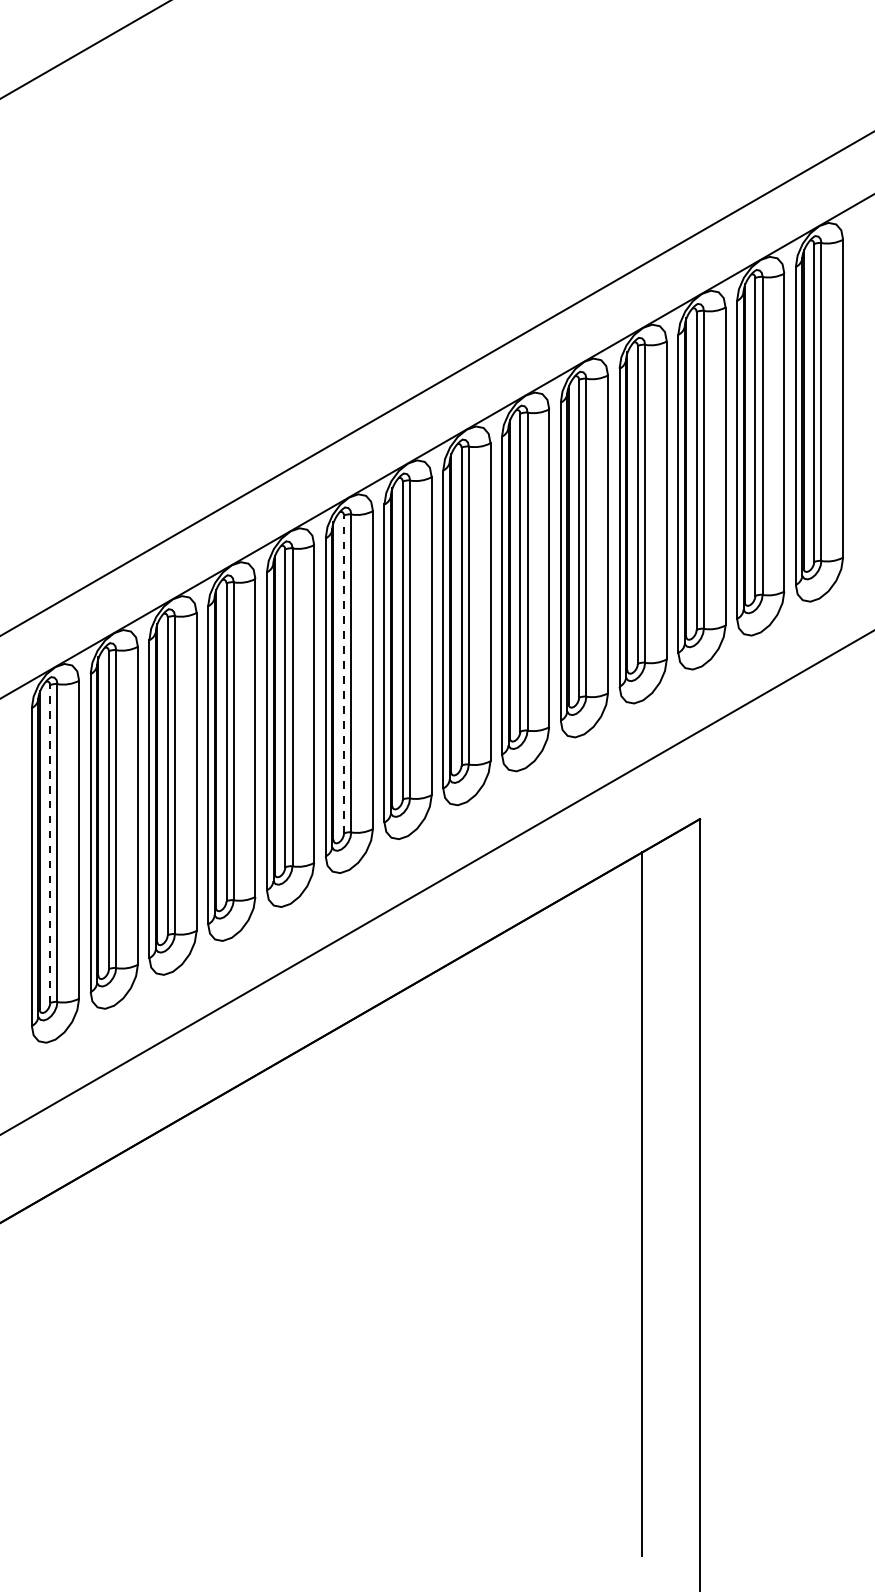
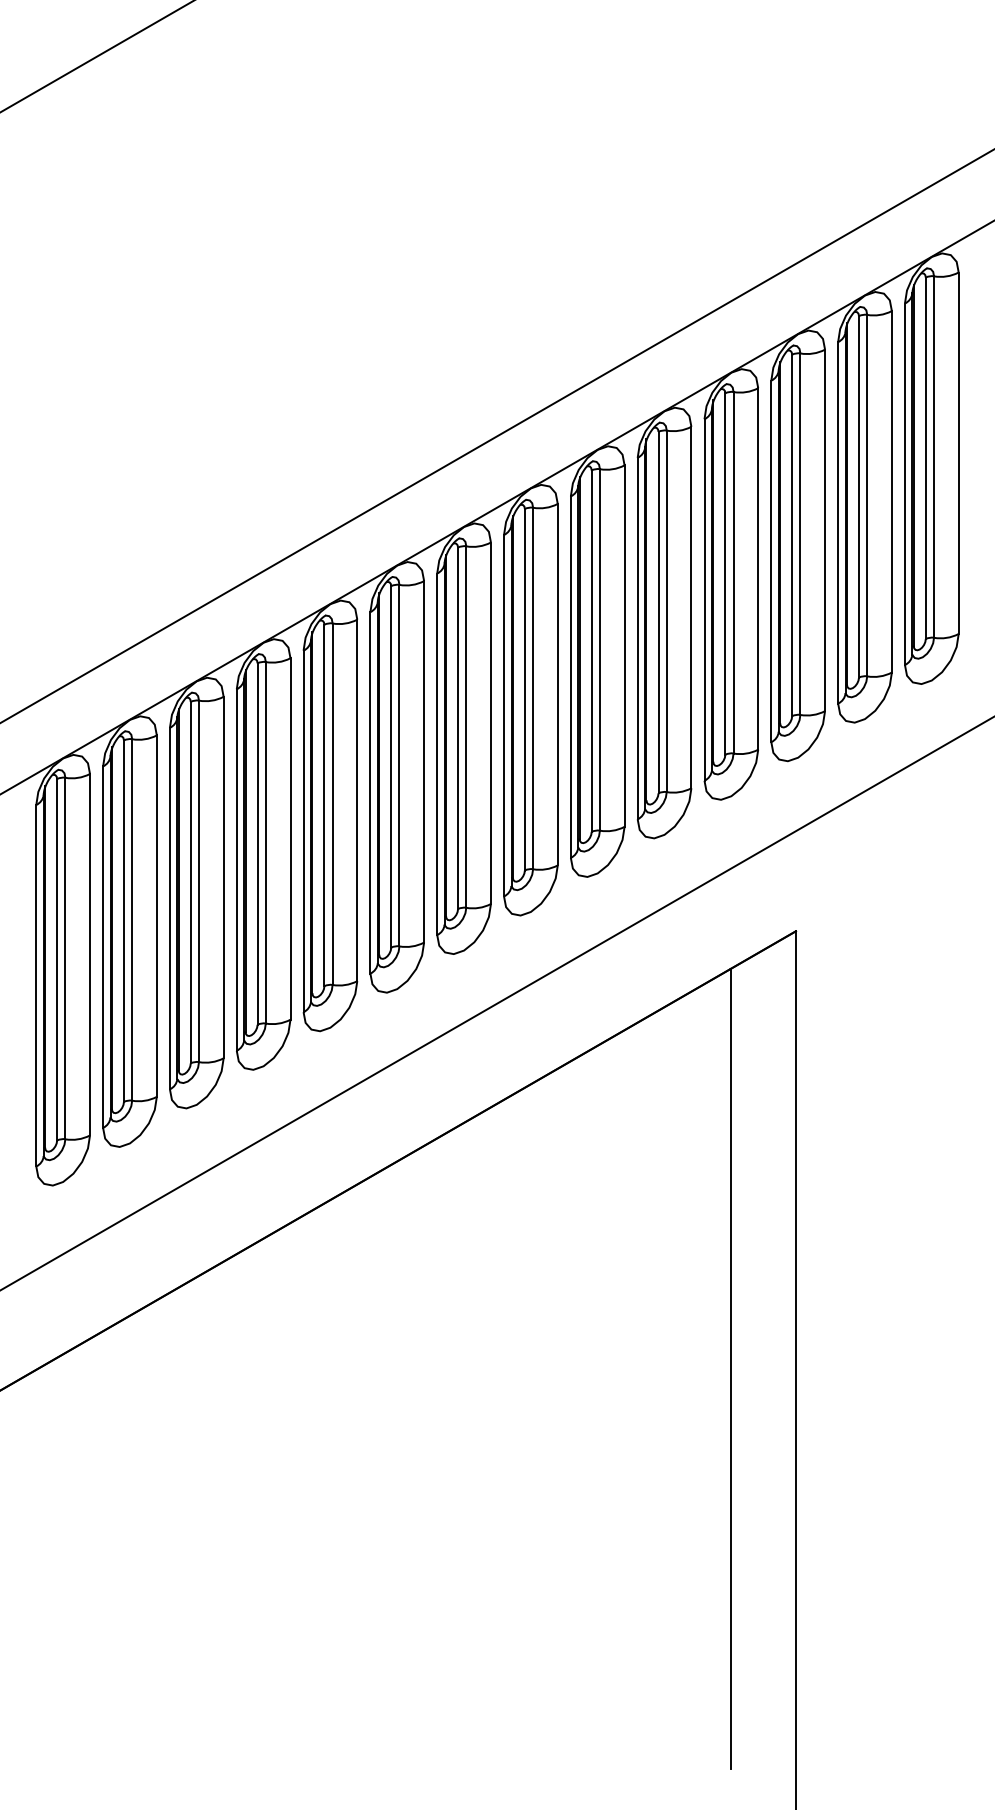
line: (344, 674) -> (391, 766), dashed -> solid
line: (50, 843) -> (57, 959), dashed -> solid

